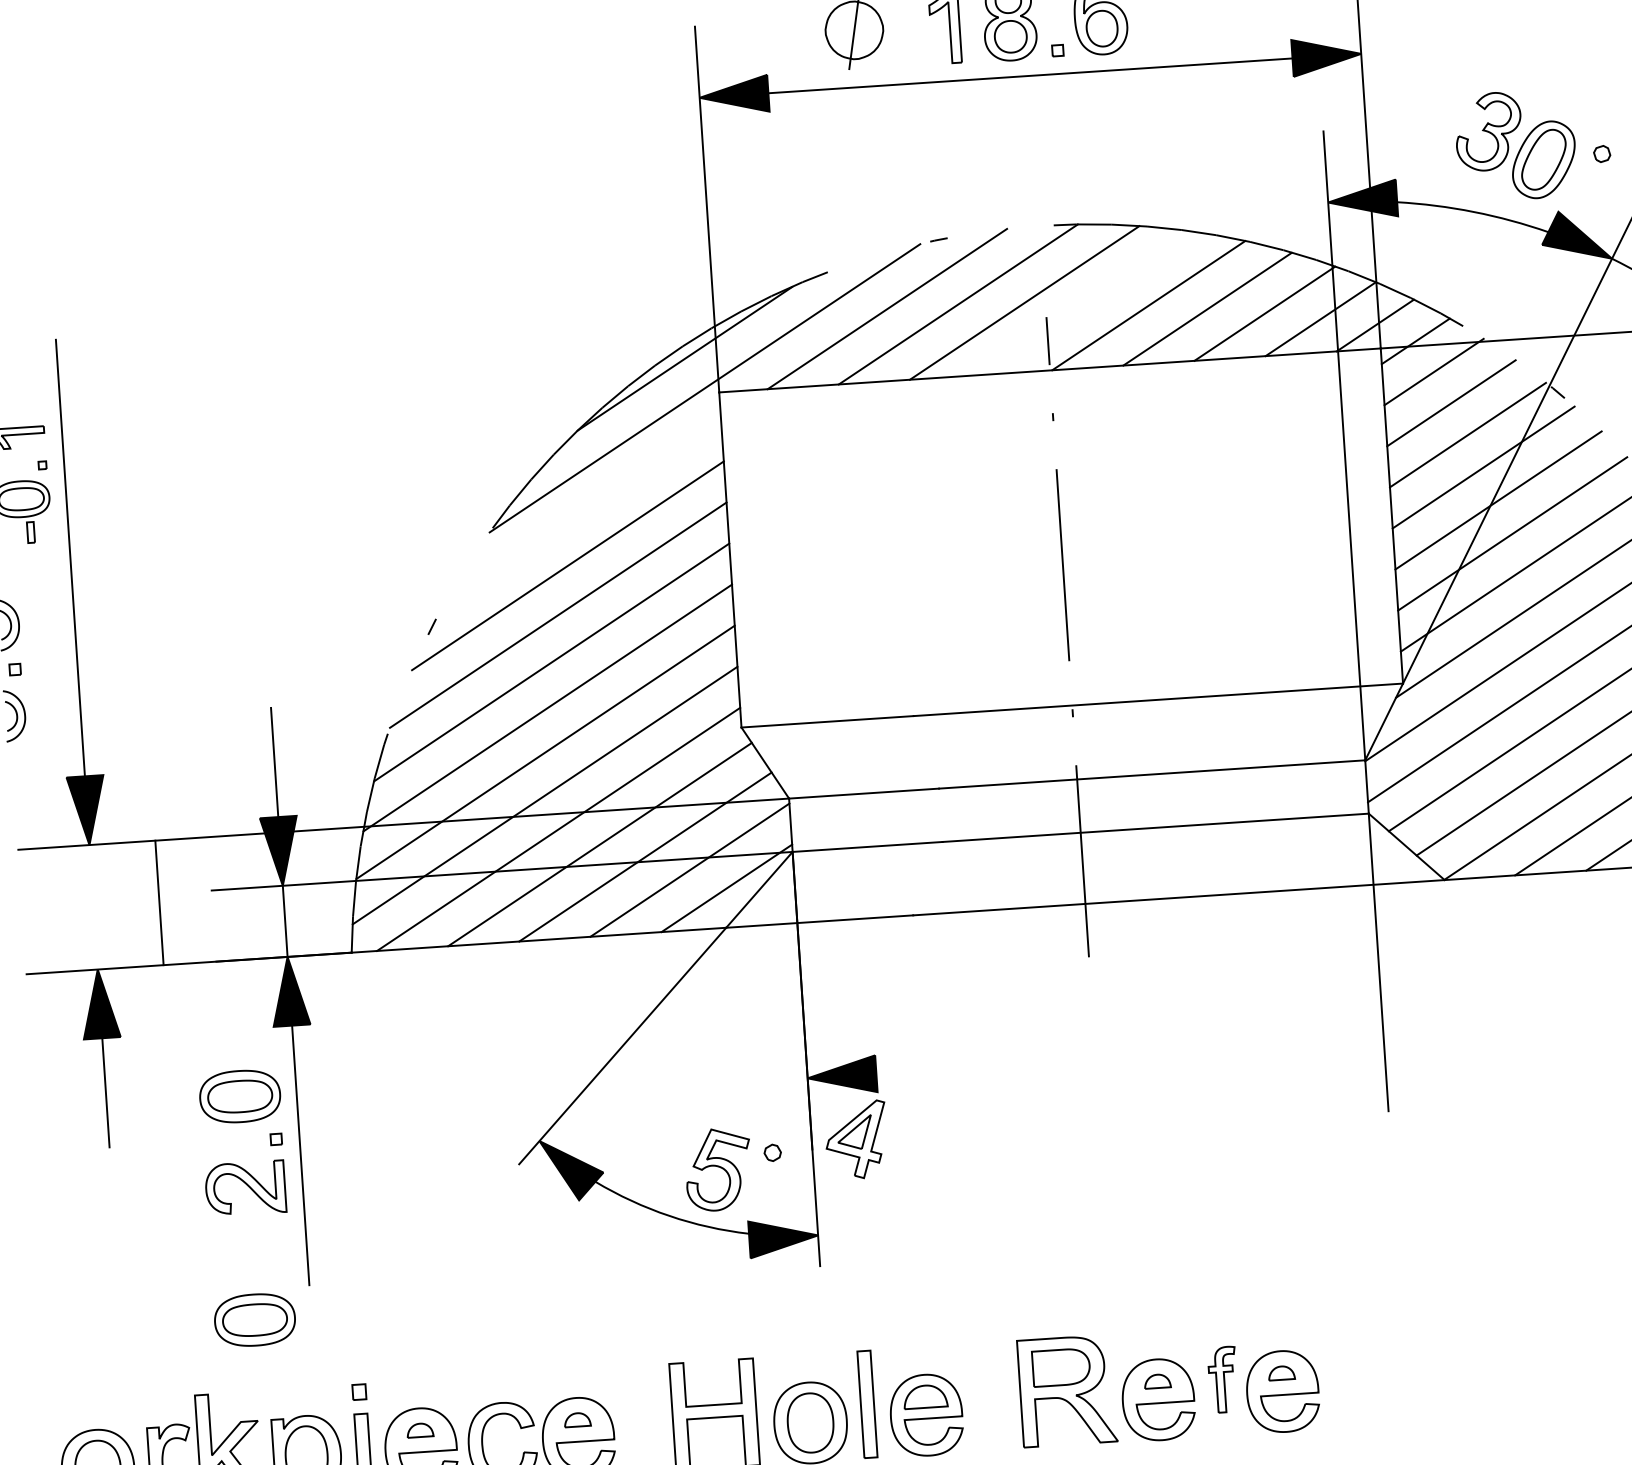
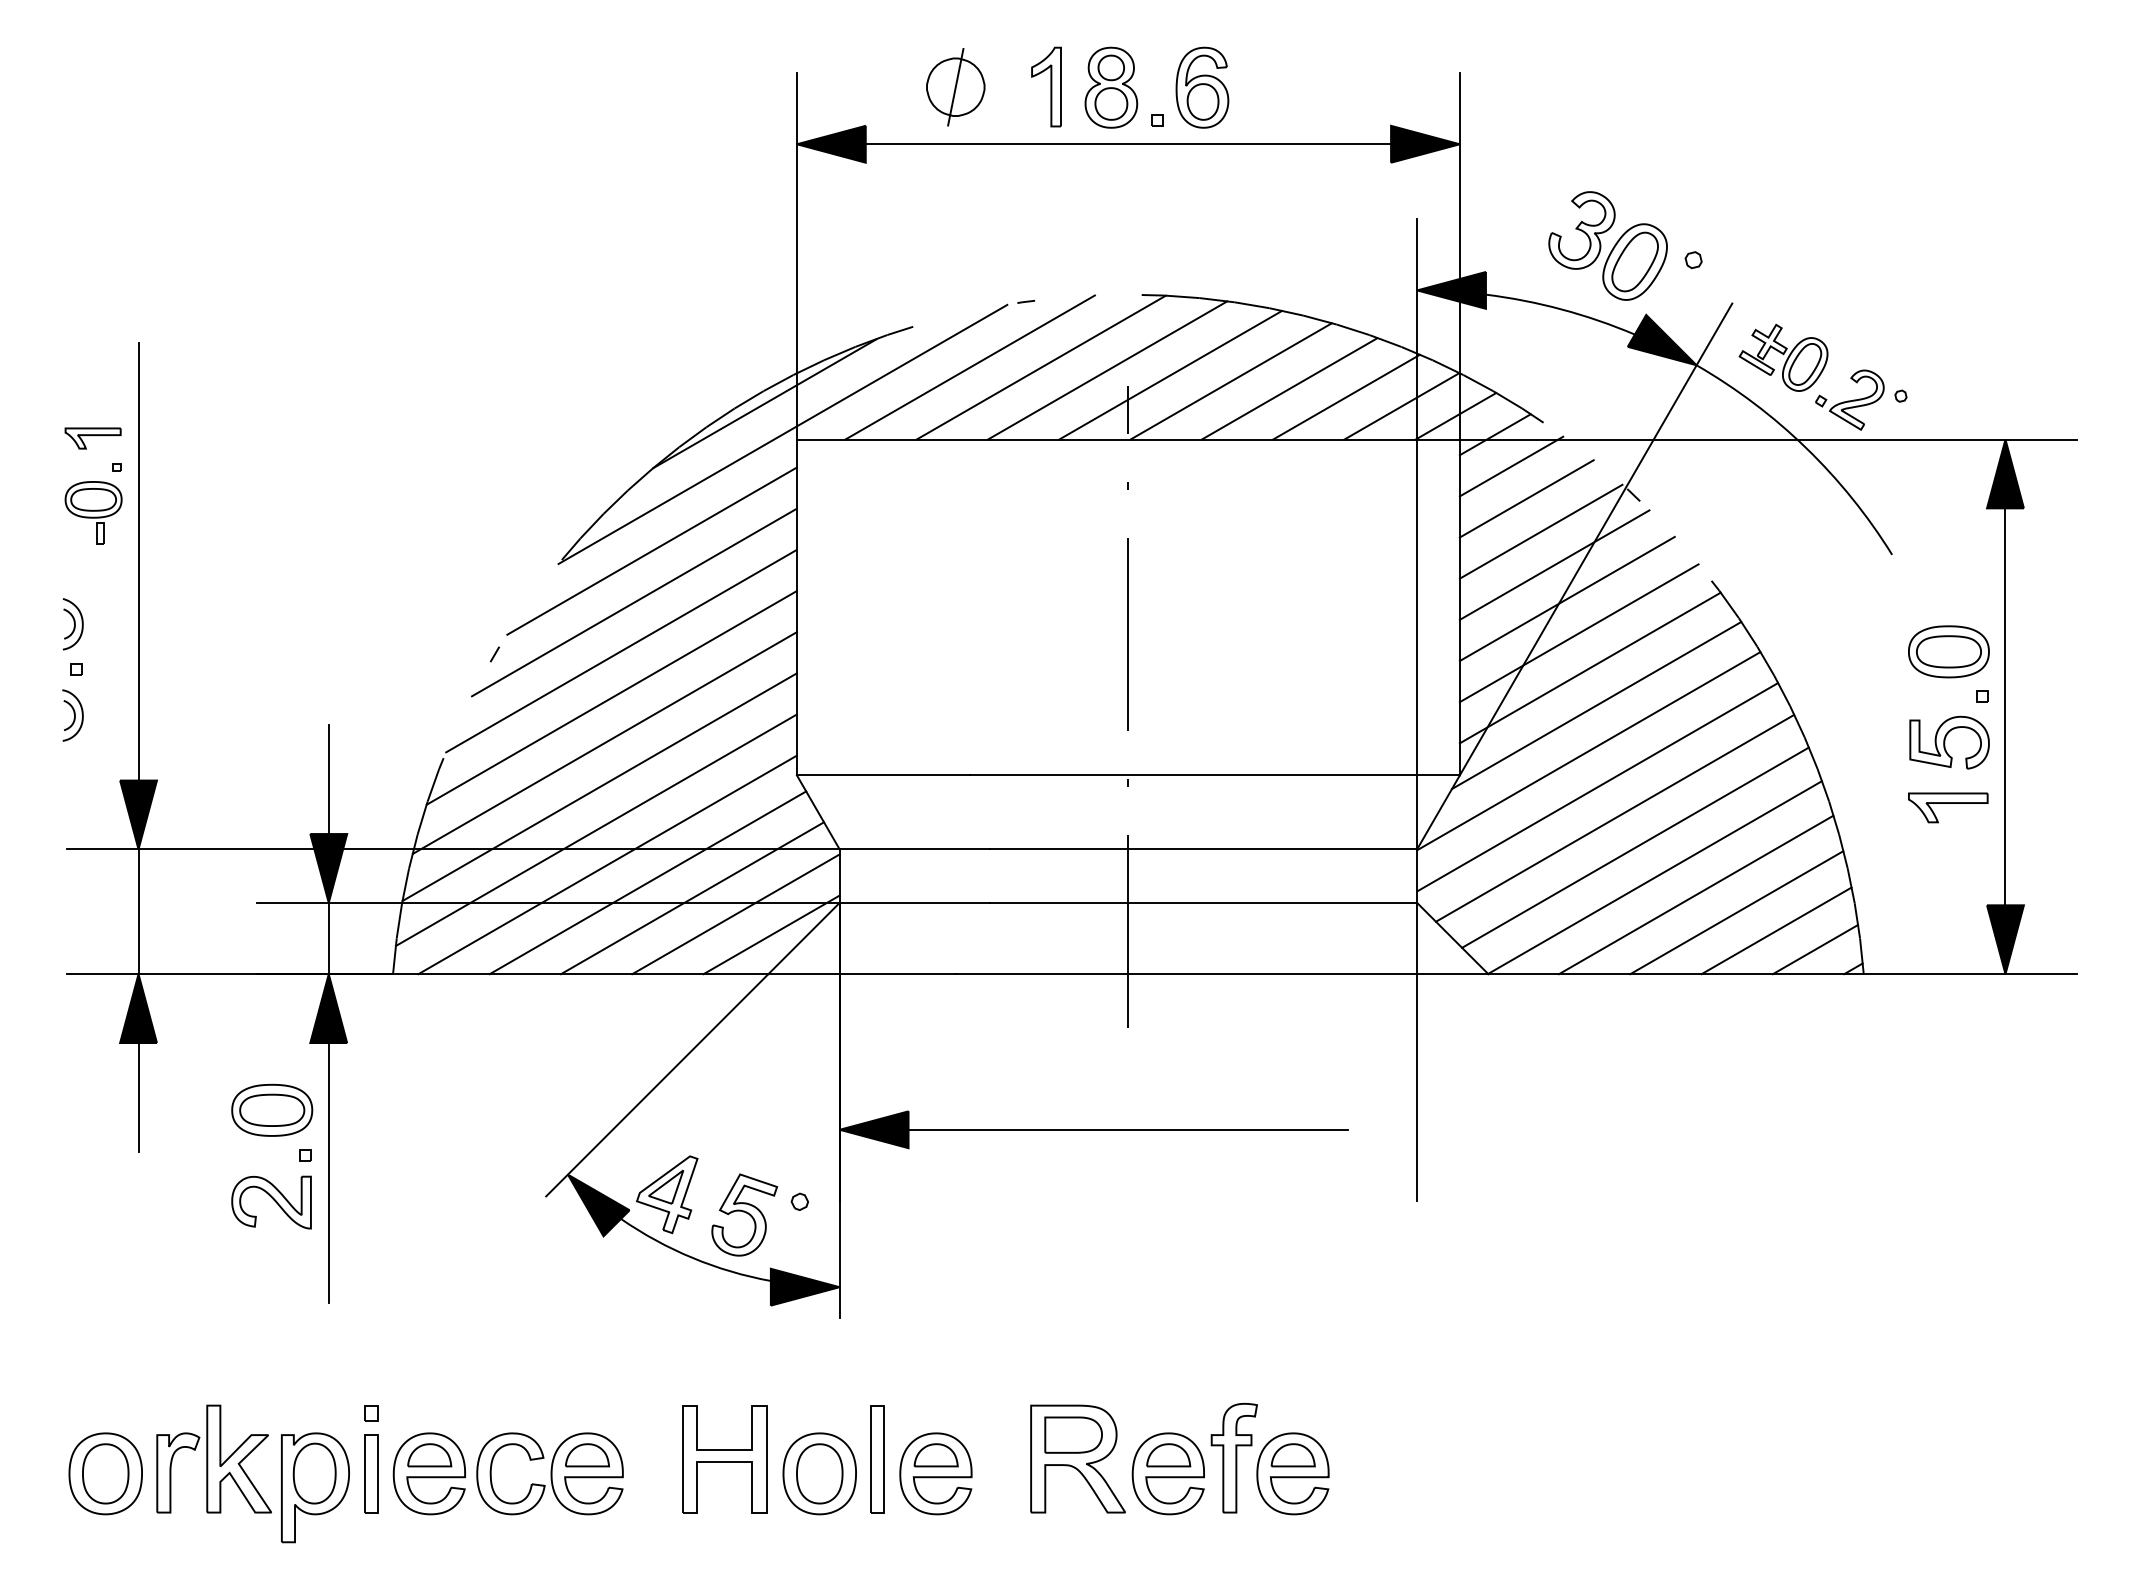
line: (1087, 303) -> (1170, 375), added
line: (581, 512) -> (651, 550), added
line: (159, 902) -> (138, 911), moved
line: (1095, 1058) -> (1128, 1129), added
part: (856, 1139) -> (667, 1194), moved
part: (255, 1319) -> (272, 1333), removed
part: (1281, 1373) -> (1292, 1455), size x1.67
part: (1222, 1379) -> (1233, 1457), size x1.67
part: (1157, 1381) -> (1168, 1455), size x1.67
part: (577, 1420) -> (587, 1455), size x1.67
part: (419, 1430) -> (429, 1455), size x1.67

